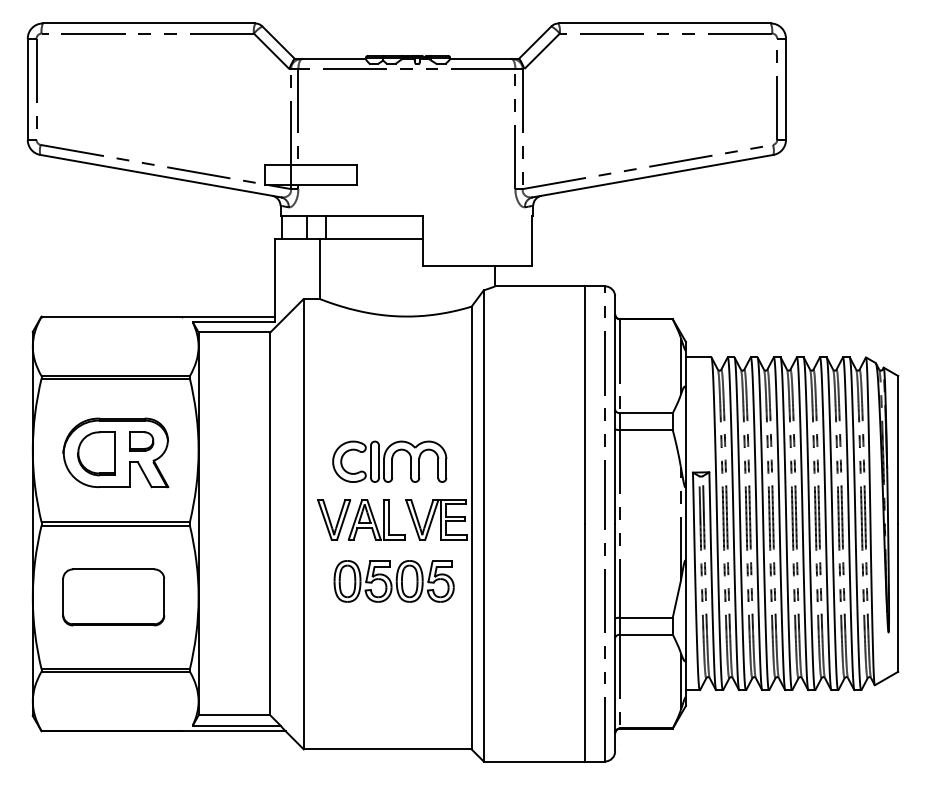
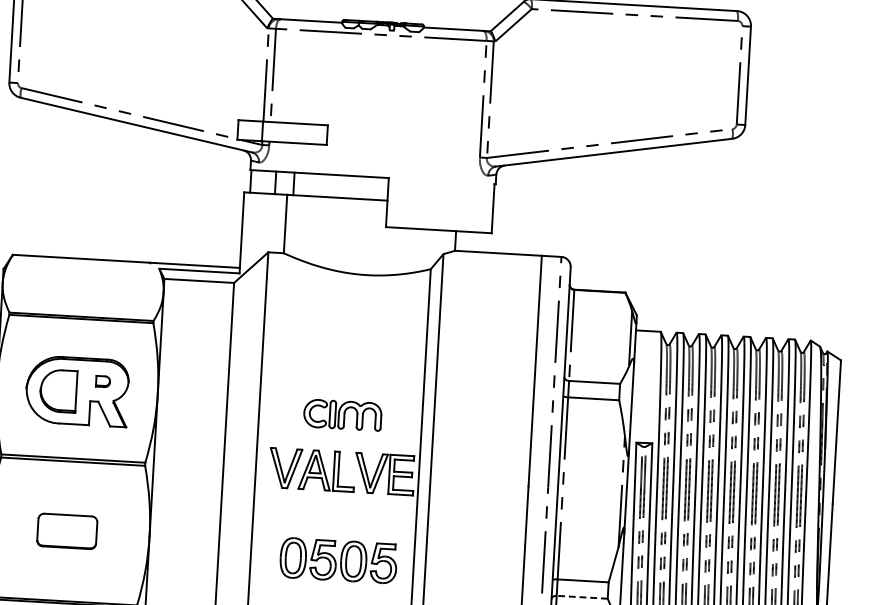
part: (141, 441) -> (102, 381), size x0.6
part: (389, 461) -> (342, 414), size x0.7
part: (393, 581) -> (337, 560), moved
part: (113, 597) -> (66, 531), size x0.6
line: (645, 634) -> (581, 597), solid -> dashed

